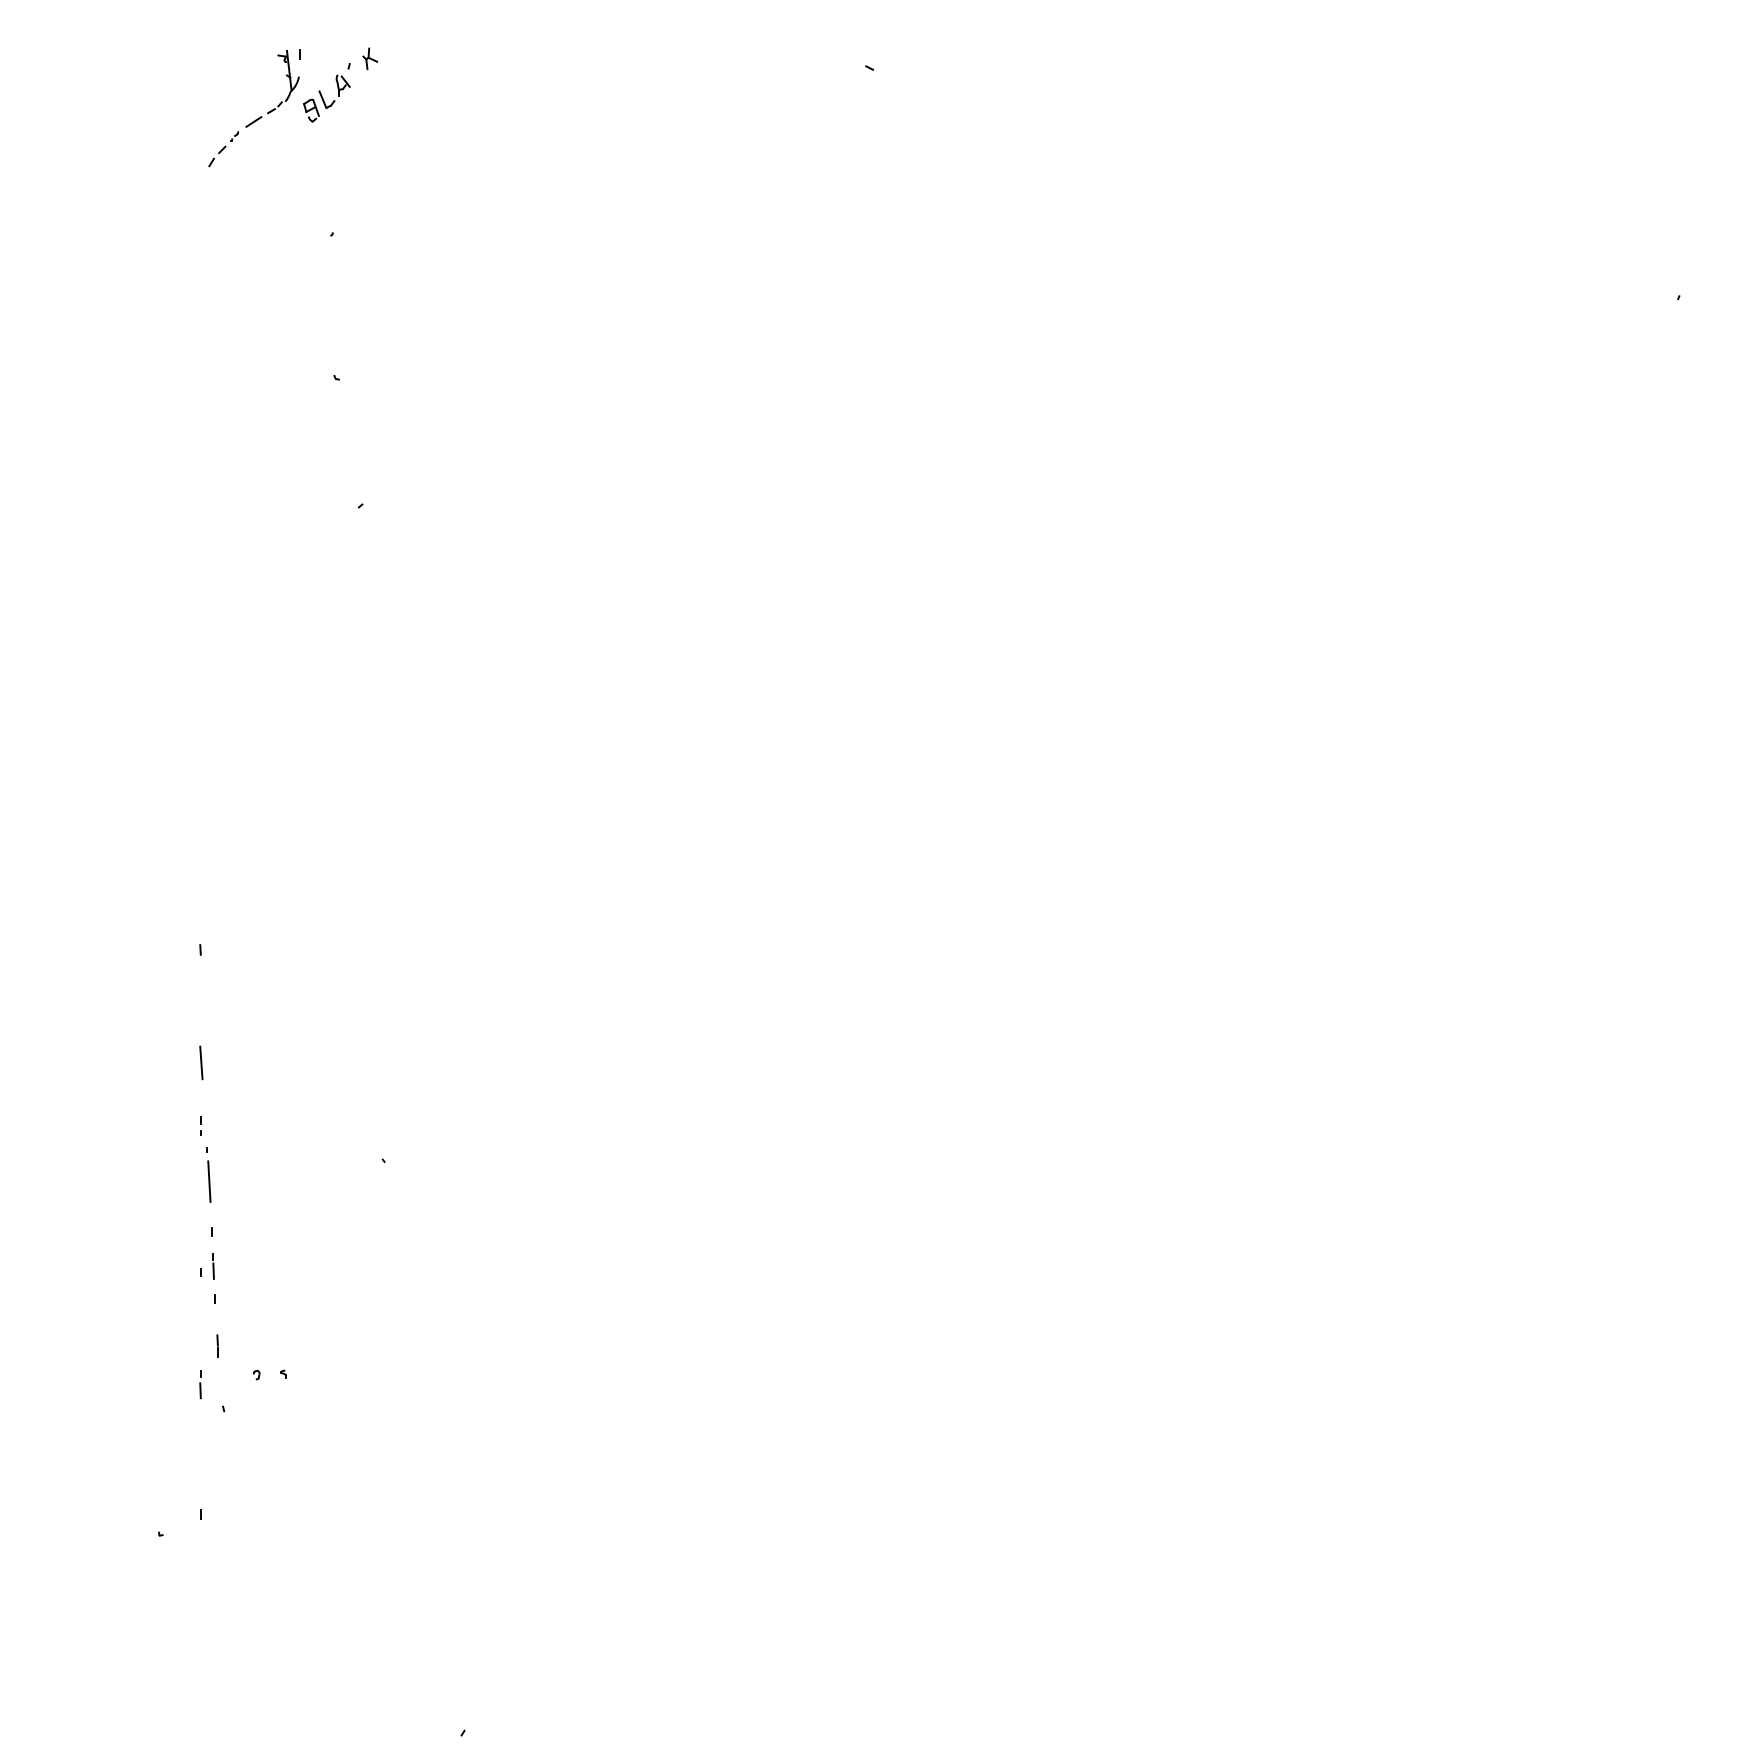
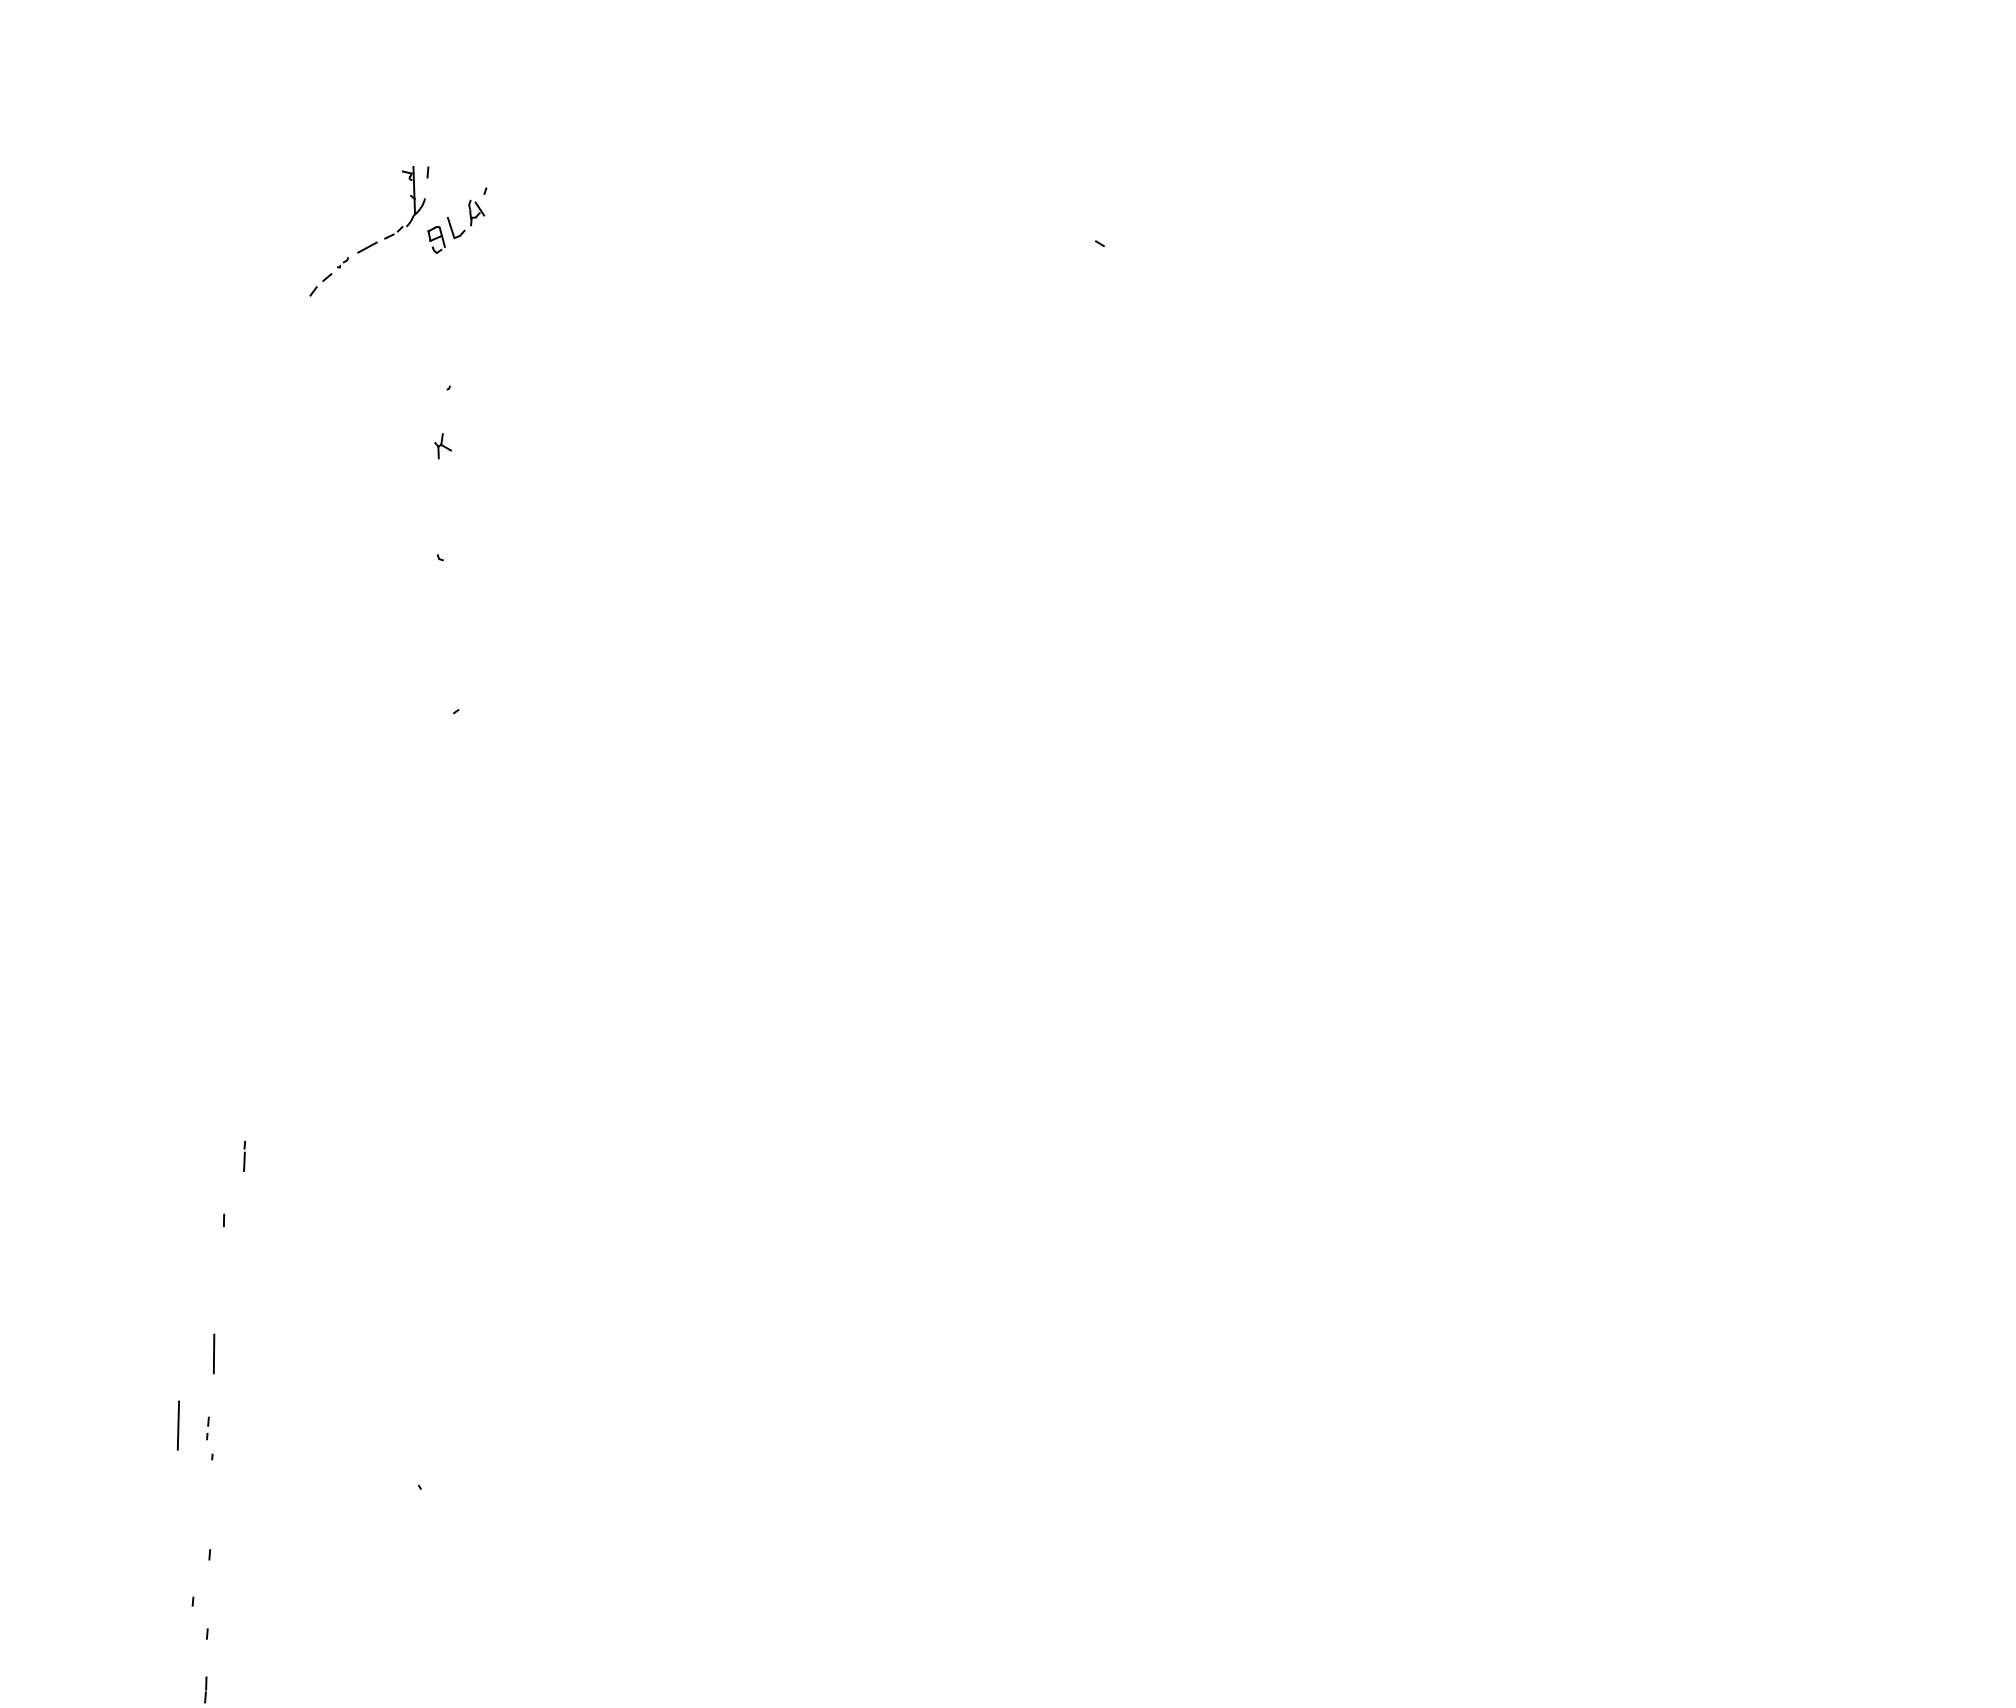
part: (370, 58) -> (443, 445), moved
line: (209, 1181) -> (178, 1425), moved
line: (213, 1266) -> (244, 1156), moved

